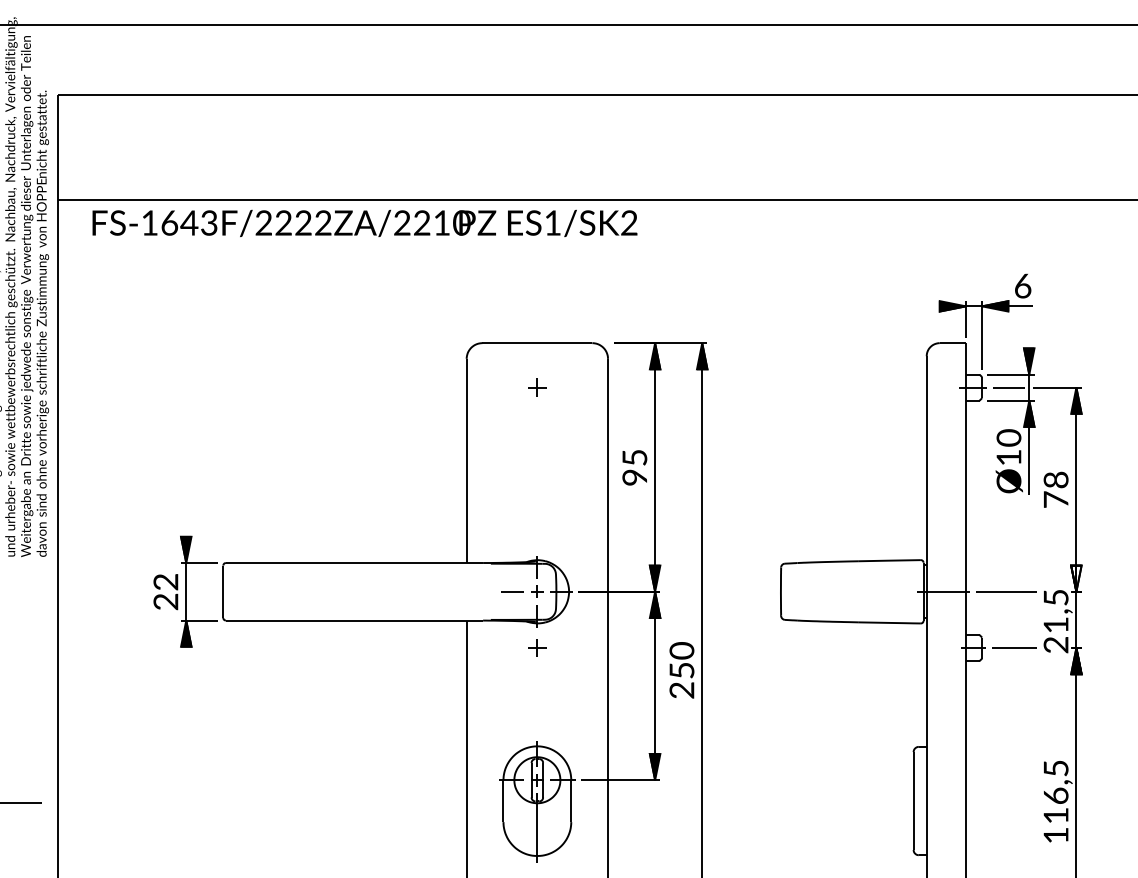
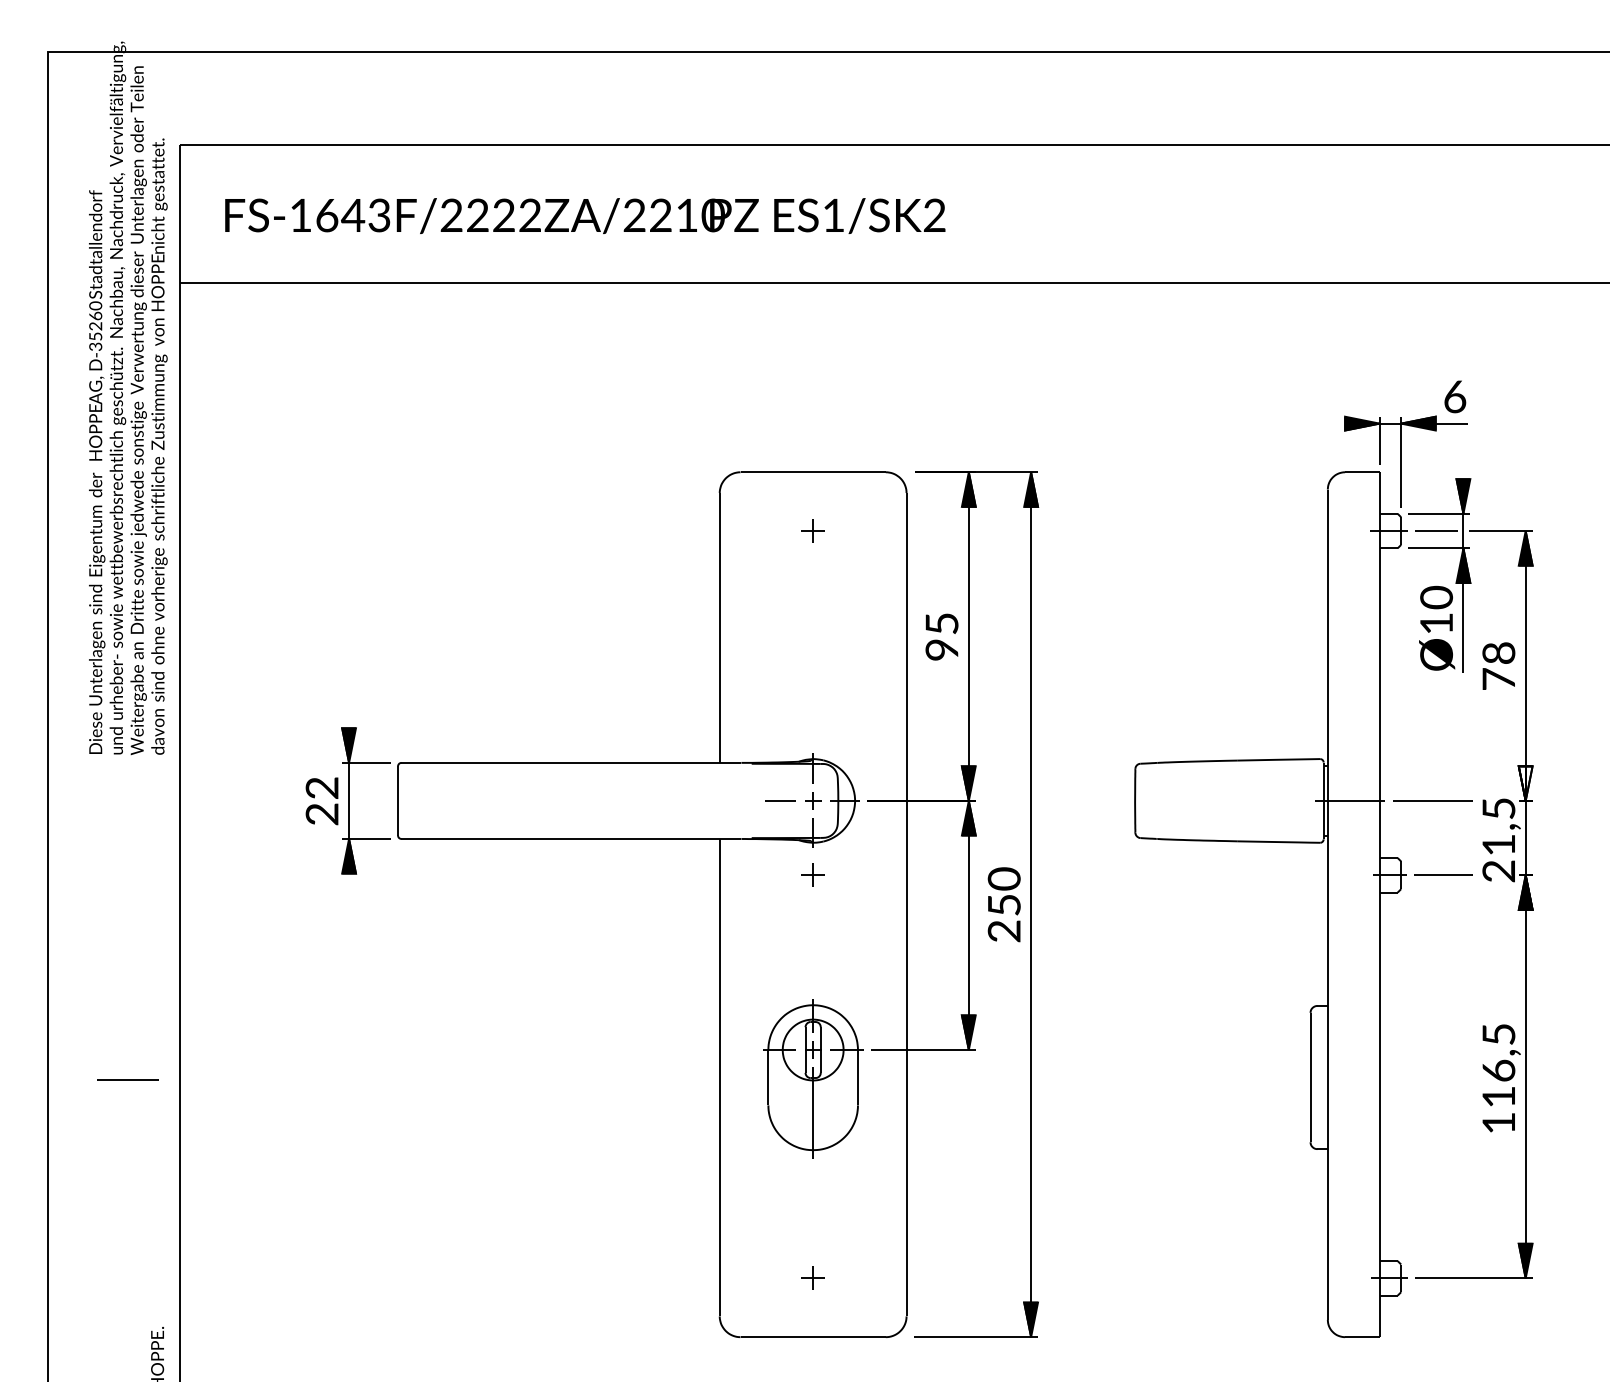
text: (365, 223) -> (585, 215), moved

